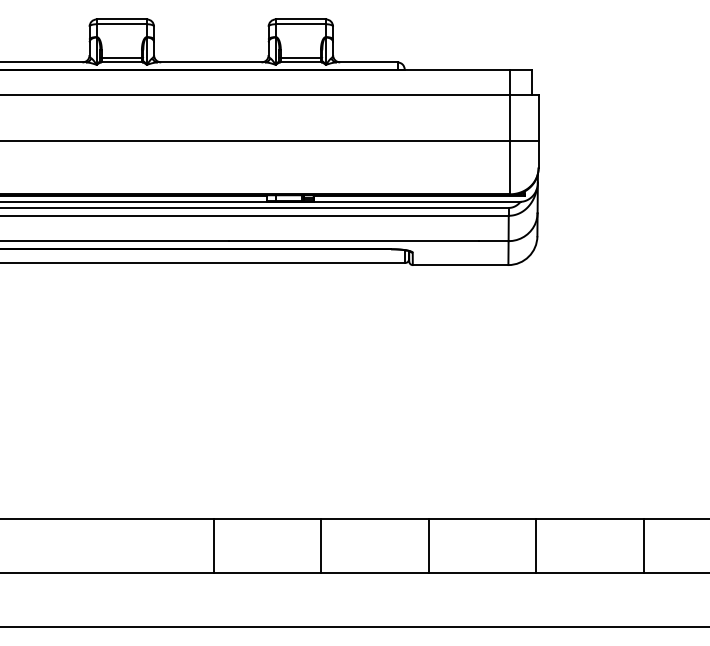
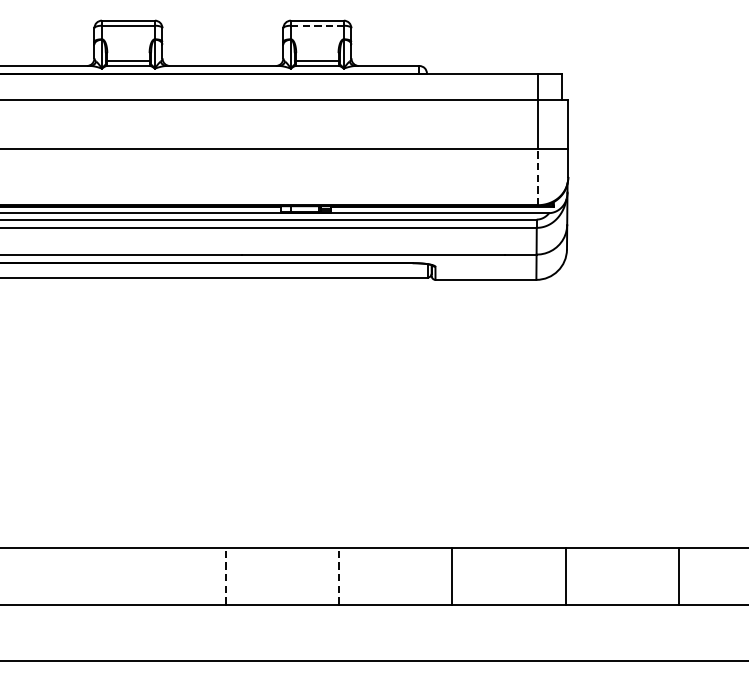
line: (301, 24) -> (318, 25), solid -> dashed
line: (509, 167) -> (537, 176), solid -> dashed
line: (213, 545) -> (225, 575), solid -> dashed
line: (321, 545) -> (339, 575), solid -> dashed

